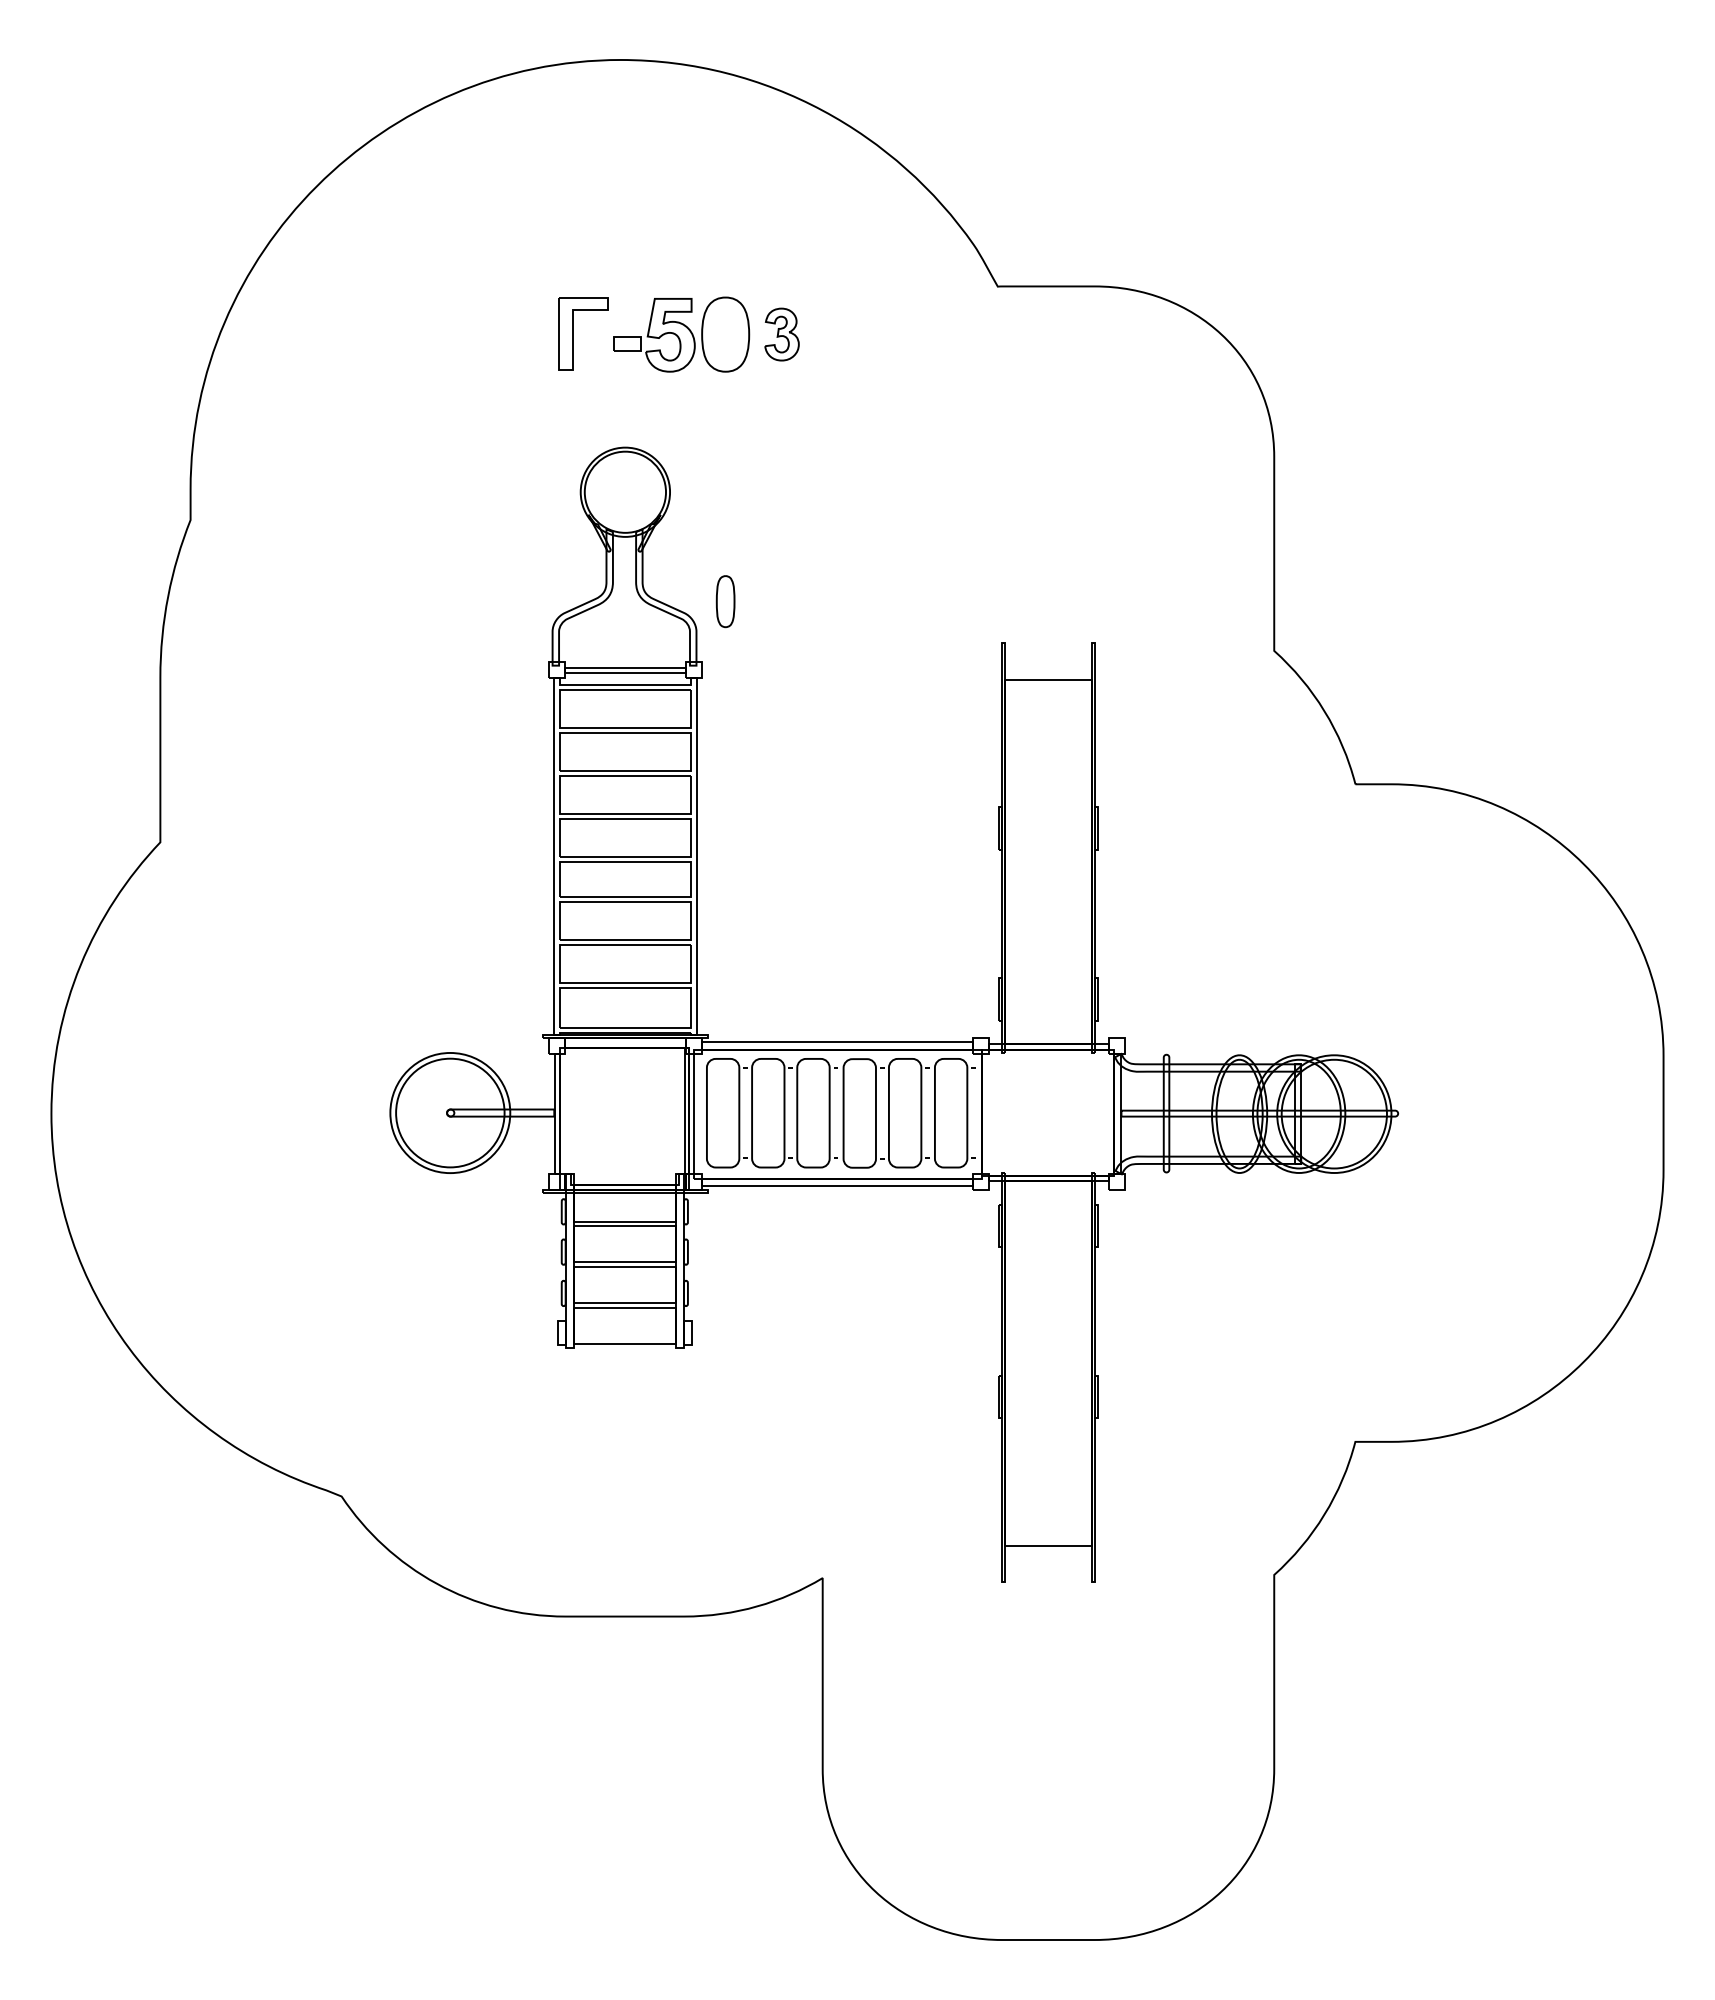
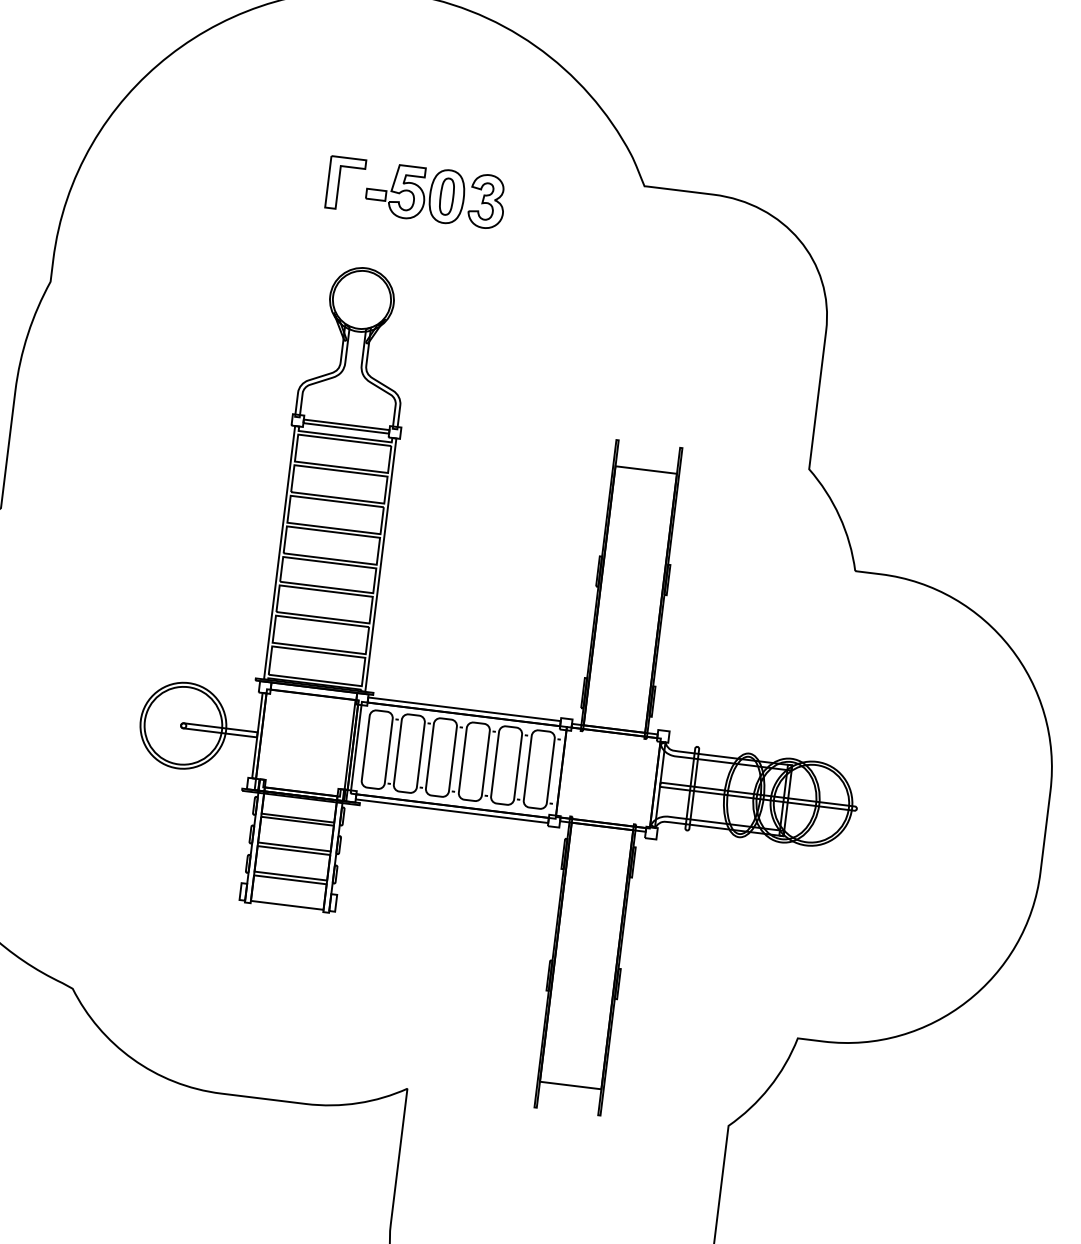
part: (781, 334) -> (486, 201), size x1.43
part: (725, 601) -> (446, 196), moved

